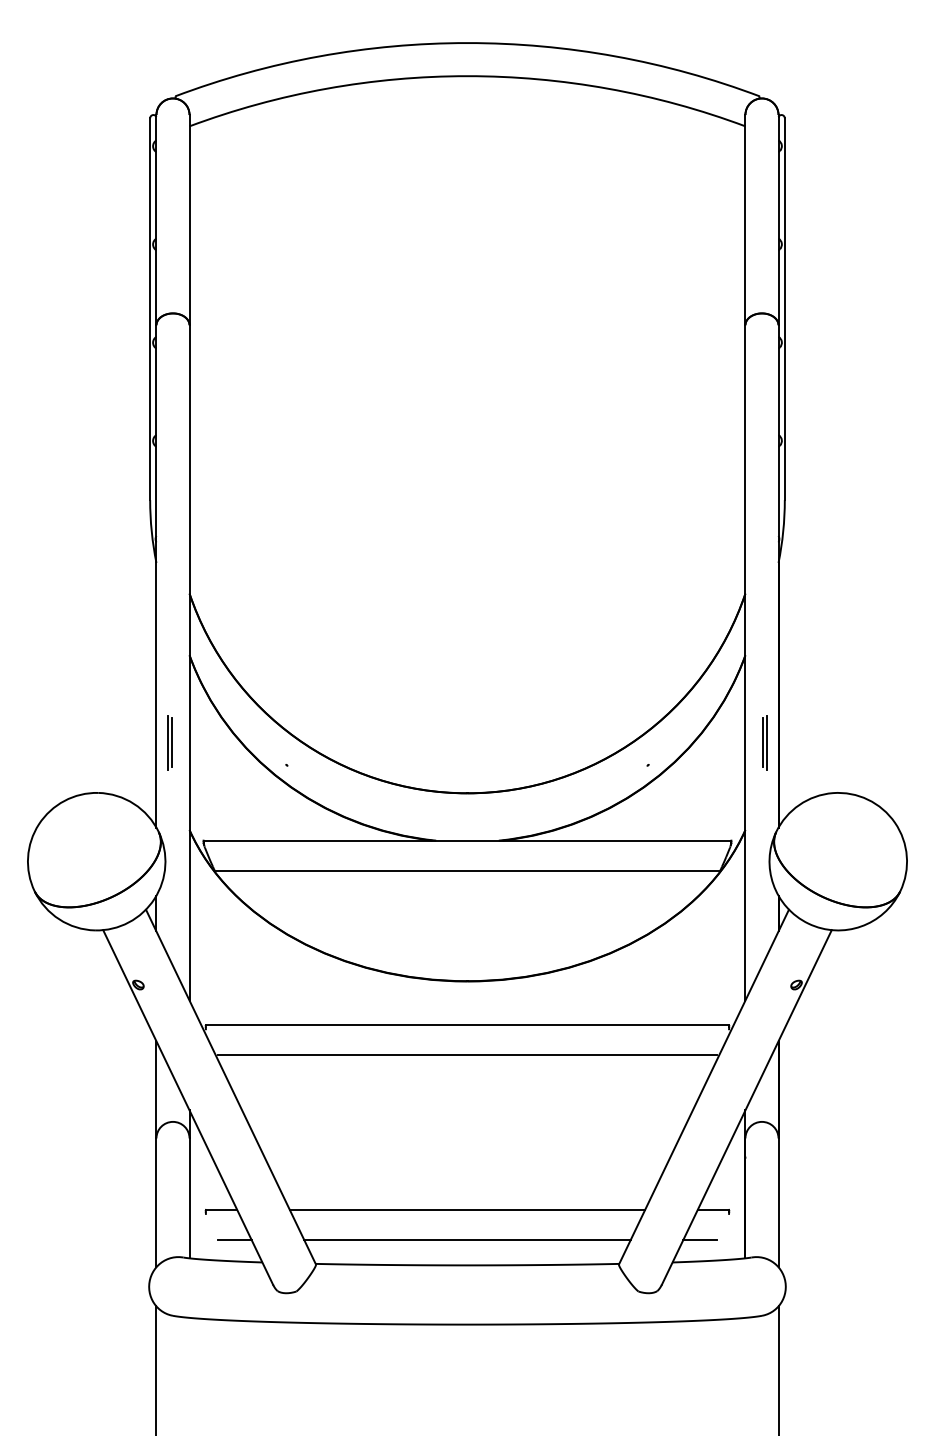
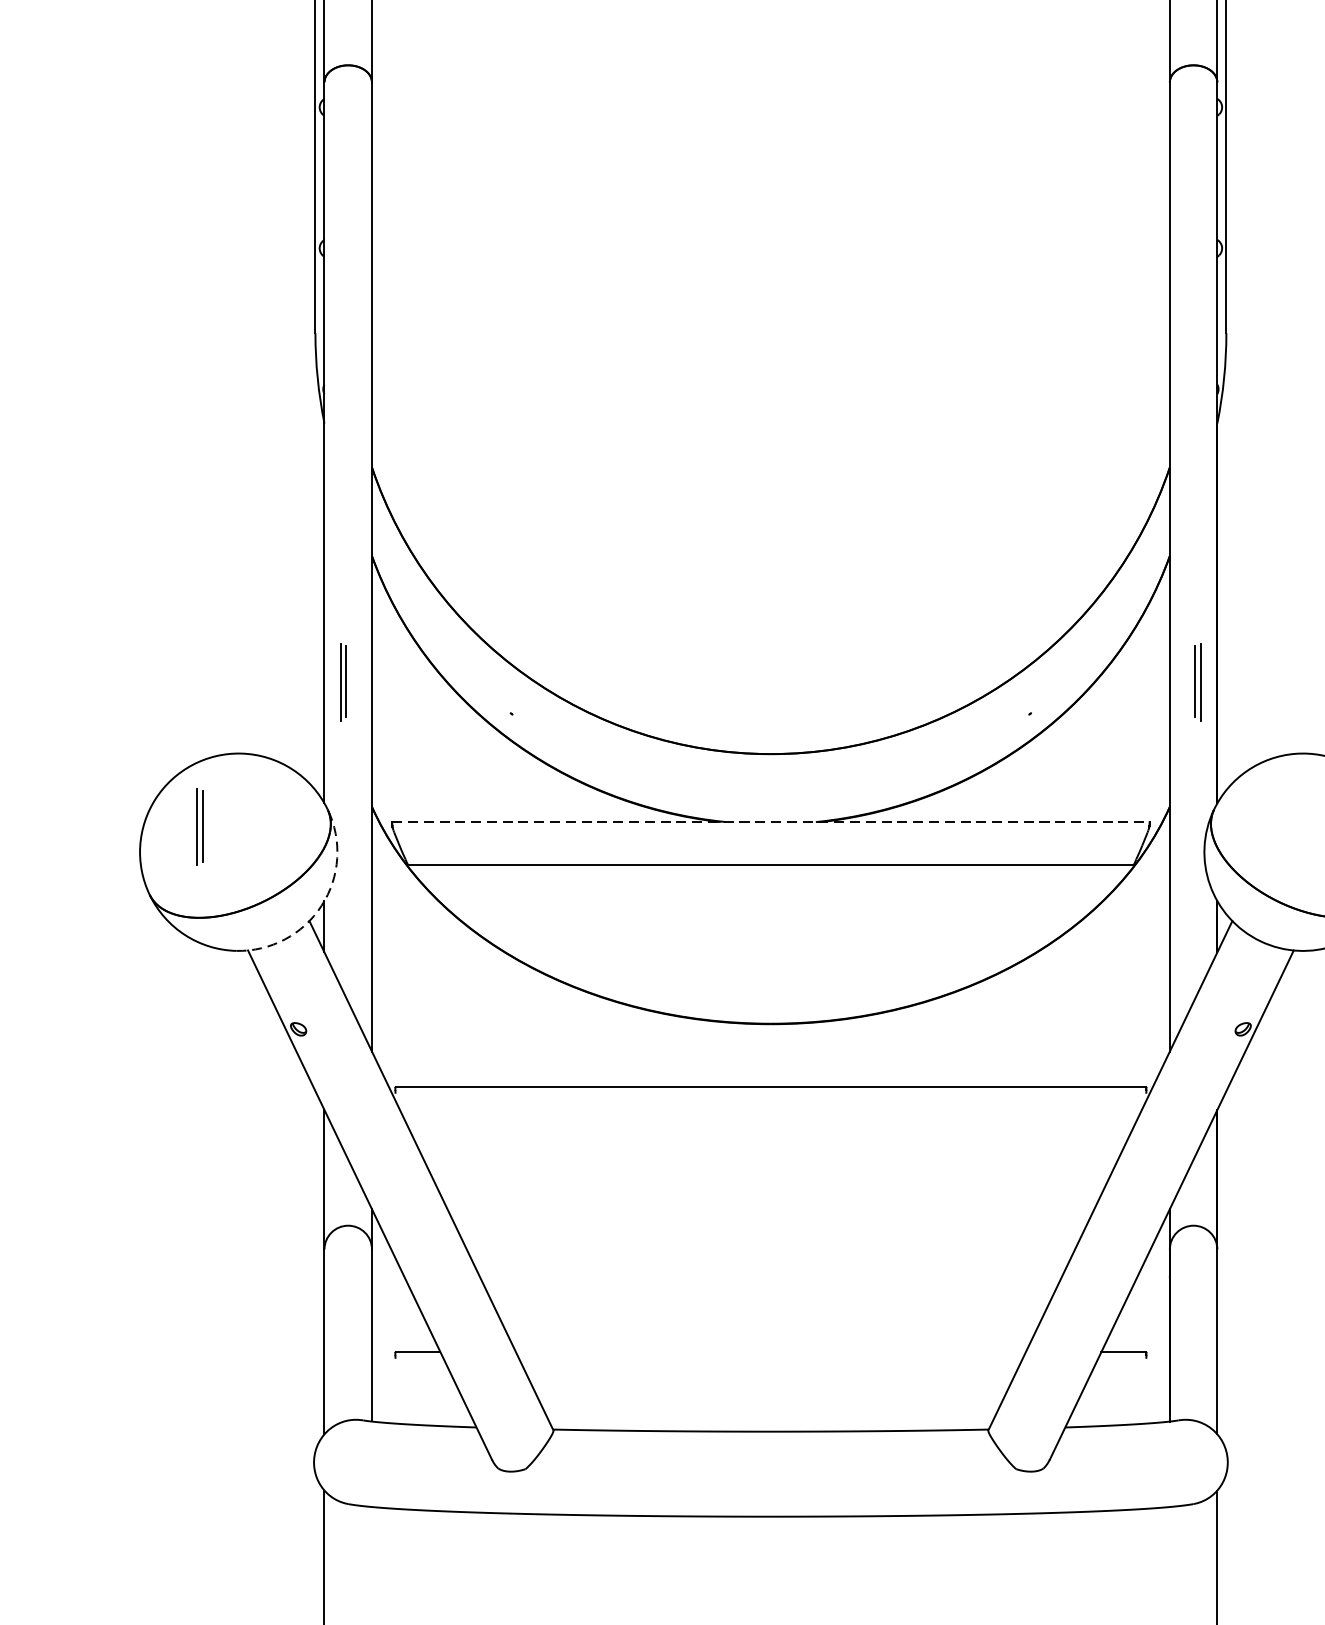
line: (467, 840) -> (770, 821), solid -> dashed
part: (69, 843) -> (199, 826), added
arc: (154, 899) -> (321, 906), solid -> dashed
line: (467, 1055) -> (770, 1130), removed
line: (467, 1210) -> (770, 1352), removed
line: (234, 1240) -> (436, 1395), removed
line: (467, 1240) -> (770, 1395), removed
line: (700, 1240) -> (1105, 1395), removed

